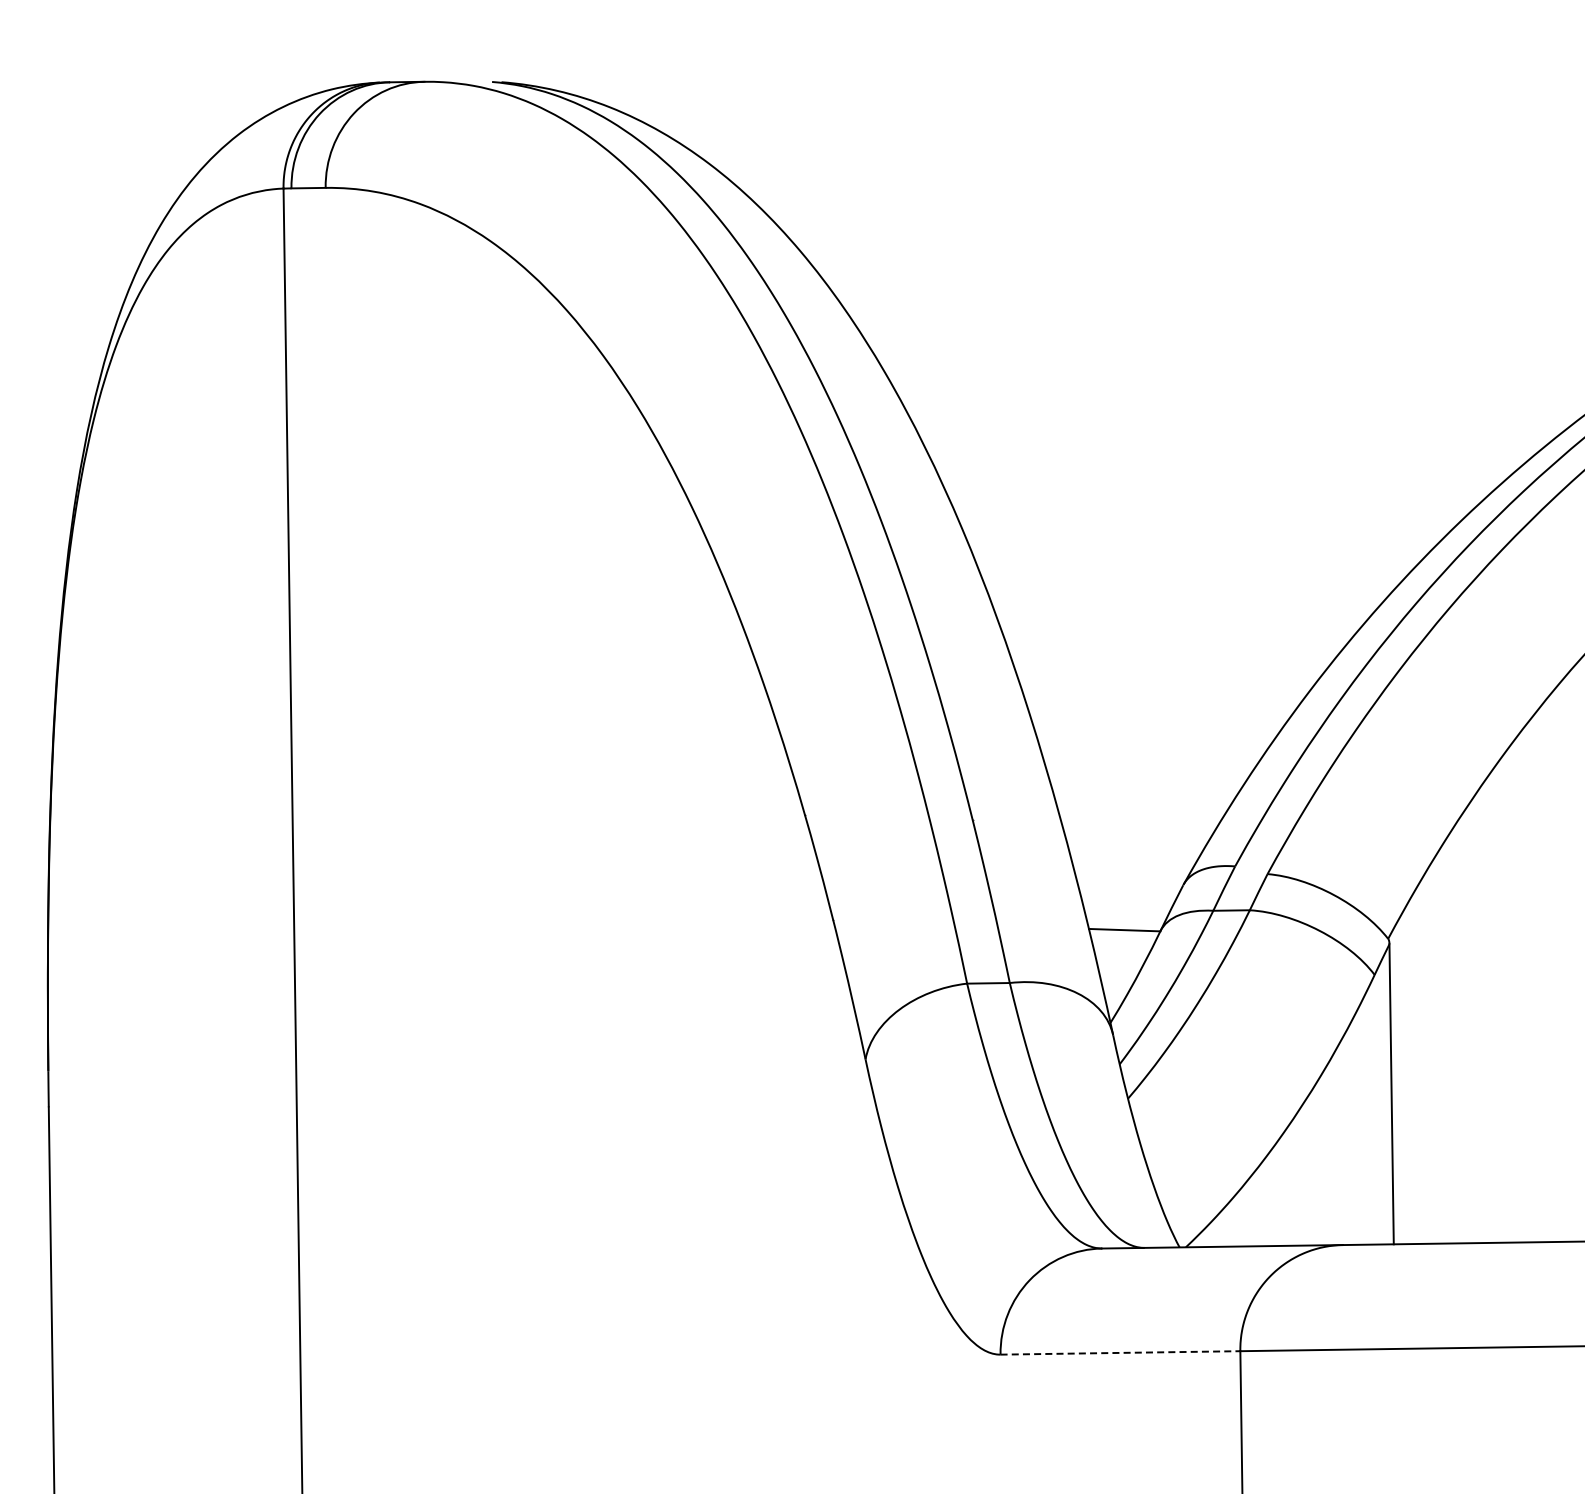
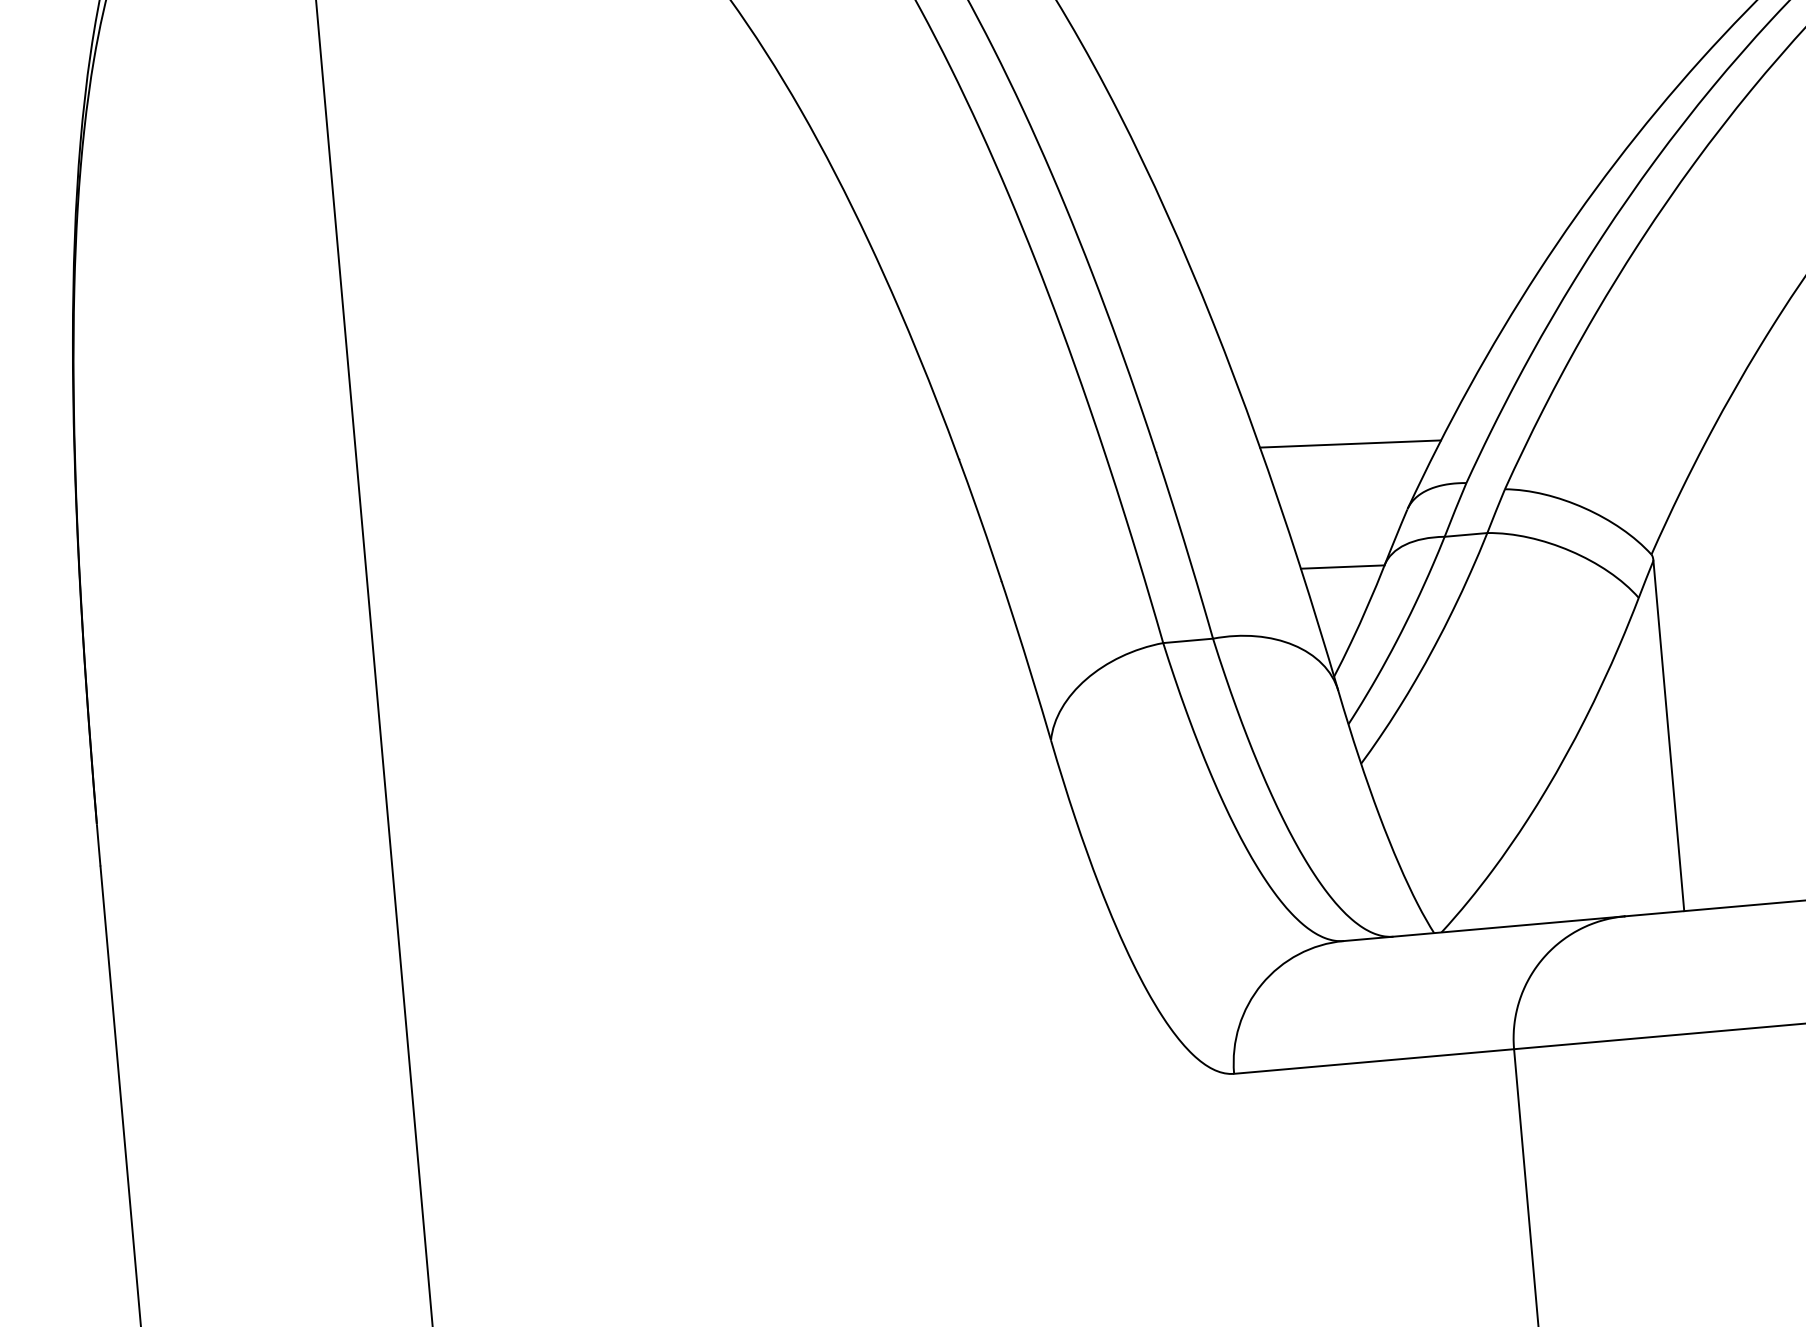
line: (1138, 825) -> (1349, 443), added
line: (1120, 1352) -> (1374, 1061), dashed -> solid

